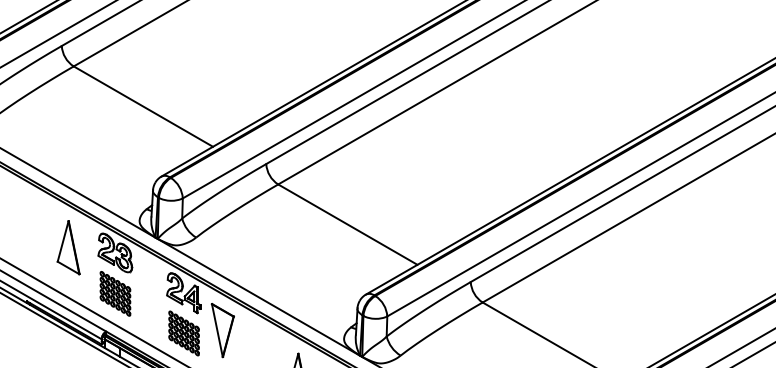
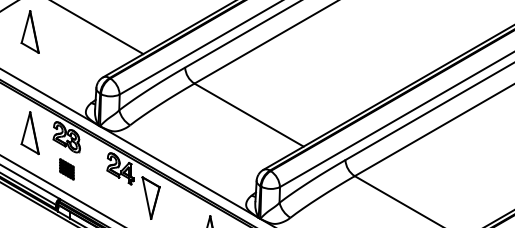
part: (68, 118) -> (30, 31), added
part: (115, 293) -> (66, 169), size x0.6
part: (183, 333) -> (120, 200), removed

